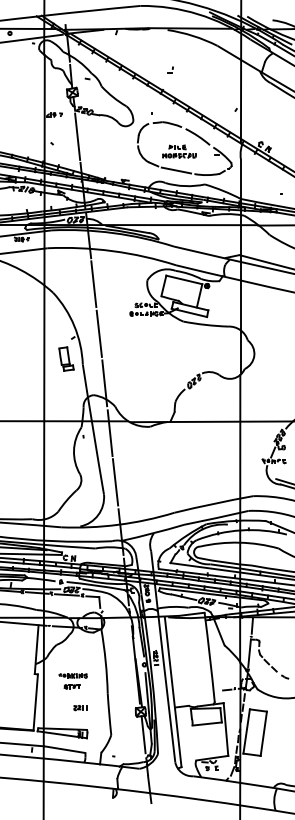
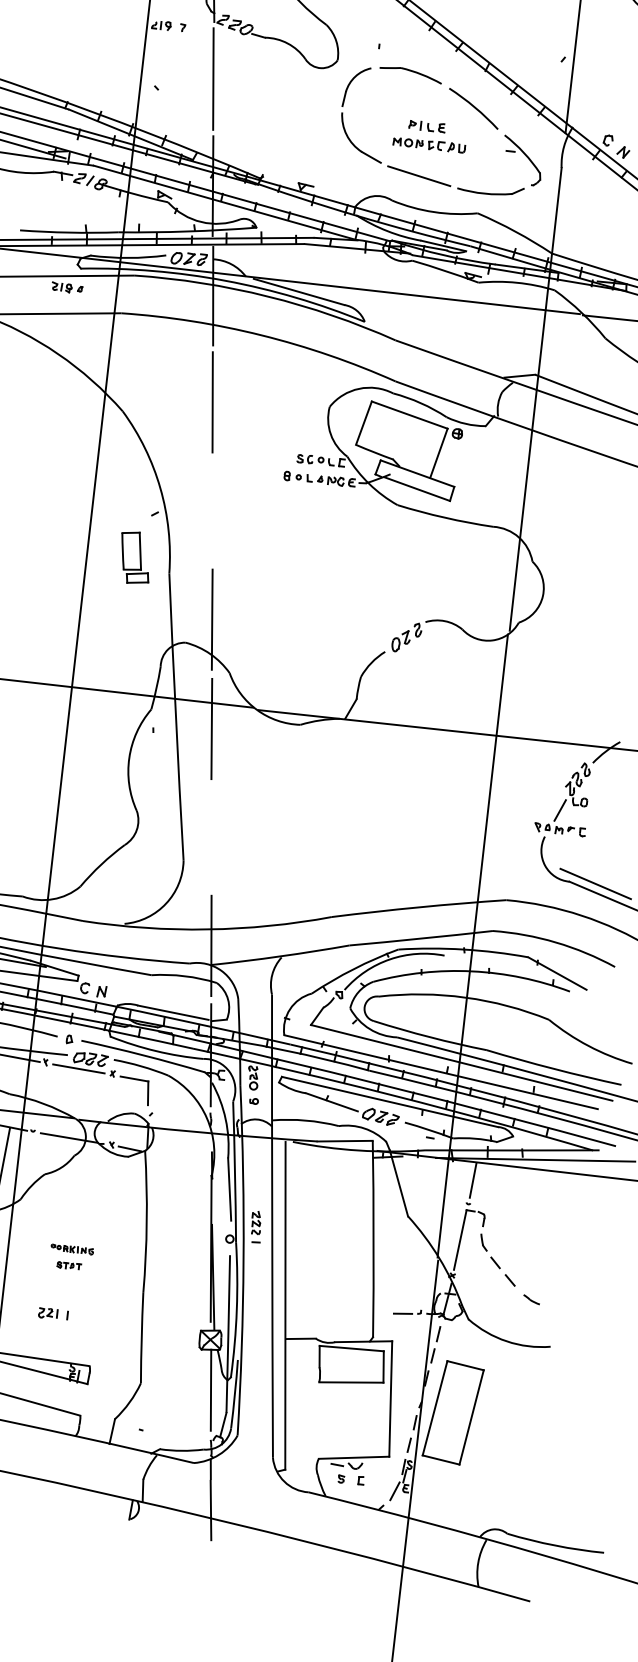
line: (98, 333) -> (210, 510), removed
line: (115, 482) -> (211, 837), removed
part: (72, 681) -> (69, 1257), size x0.7
part: (80, 708) -> (52, 1314), moved

